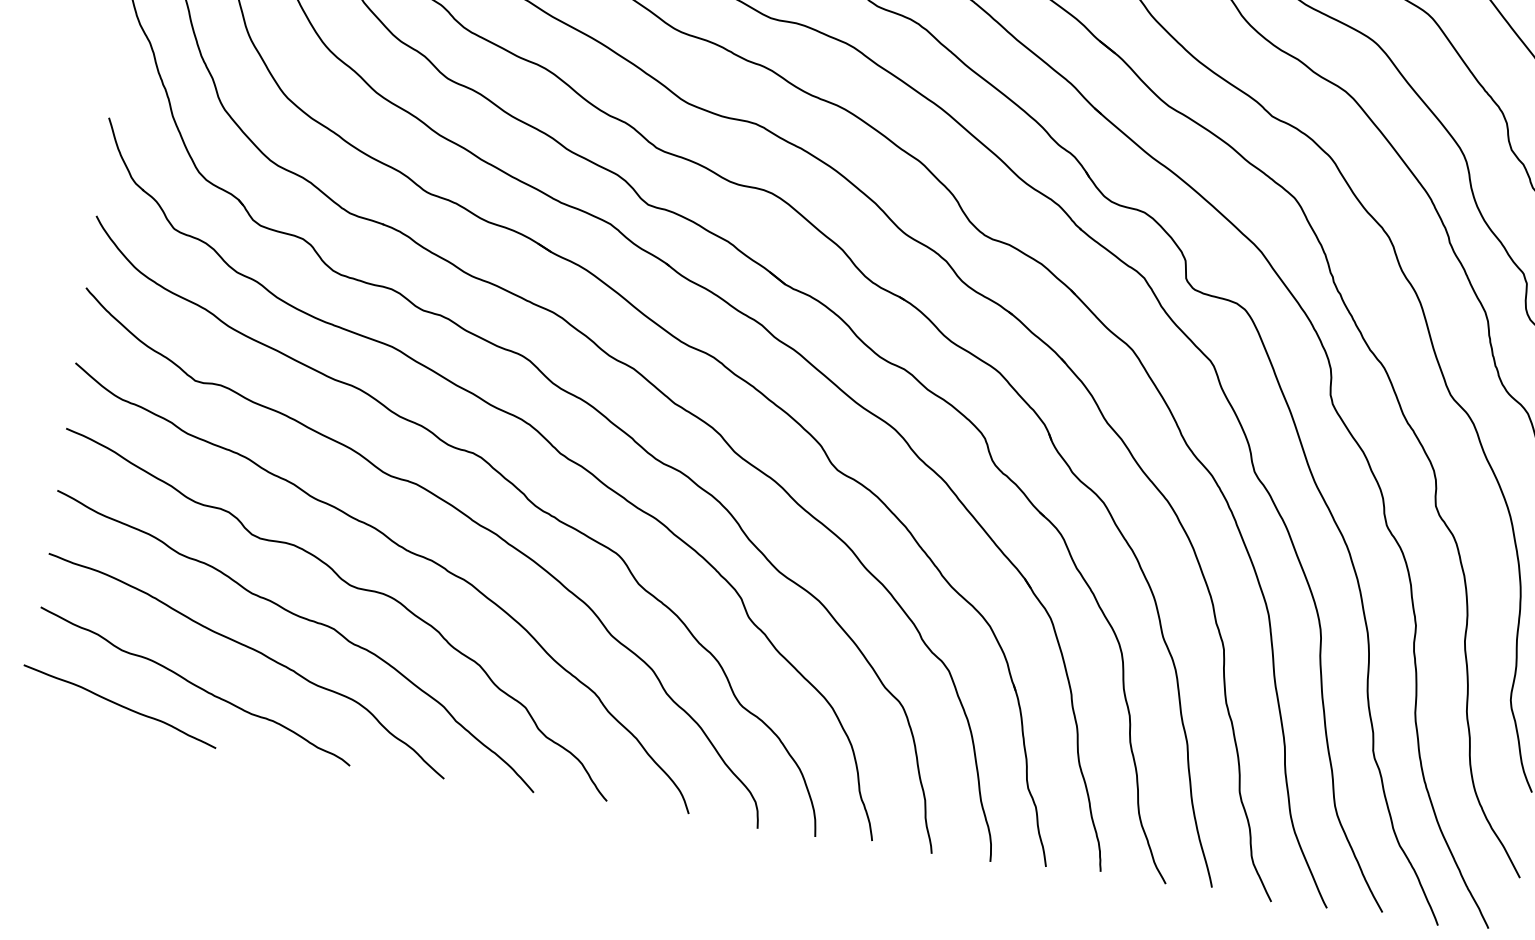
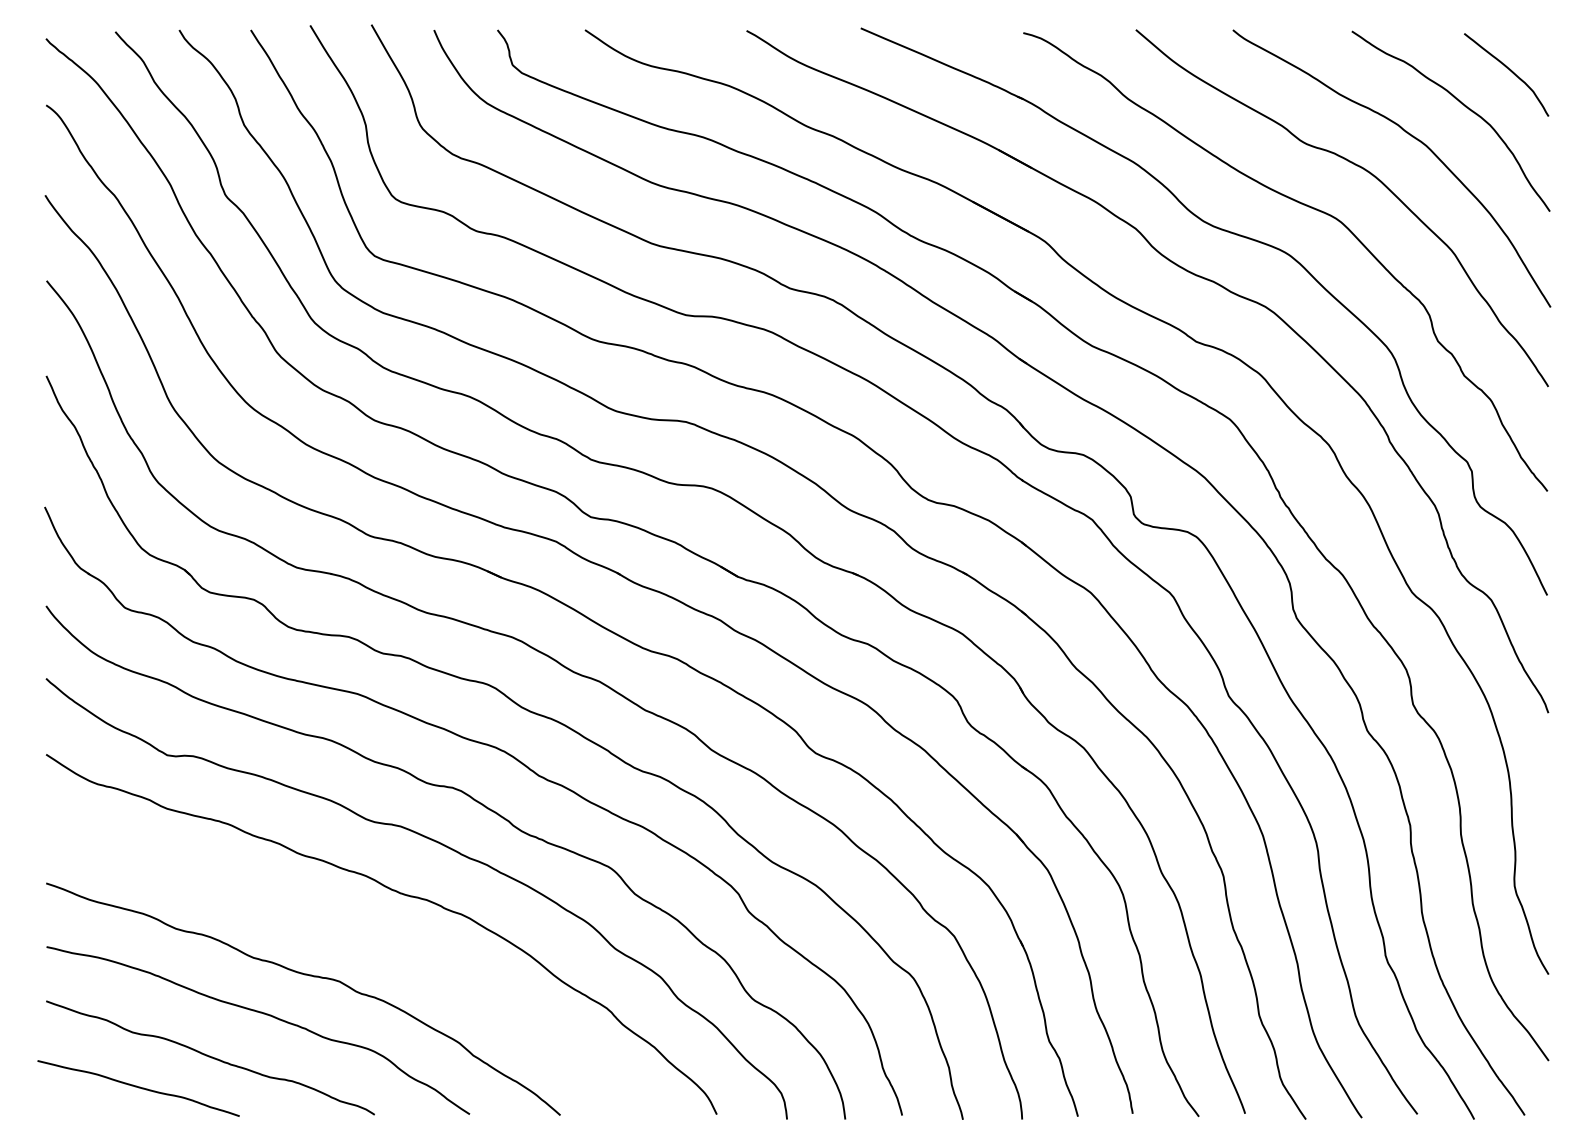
curve: (351, 587) -> (350, 937), removed

